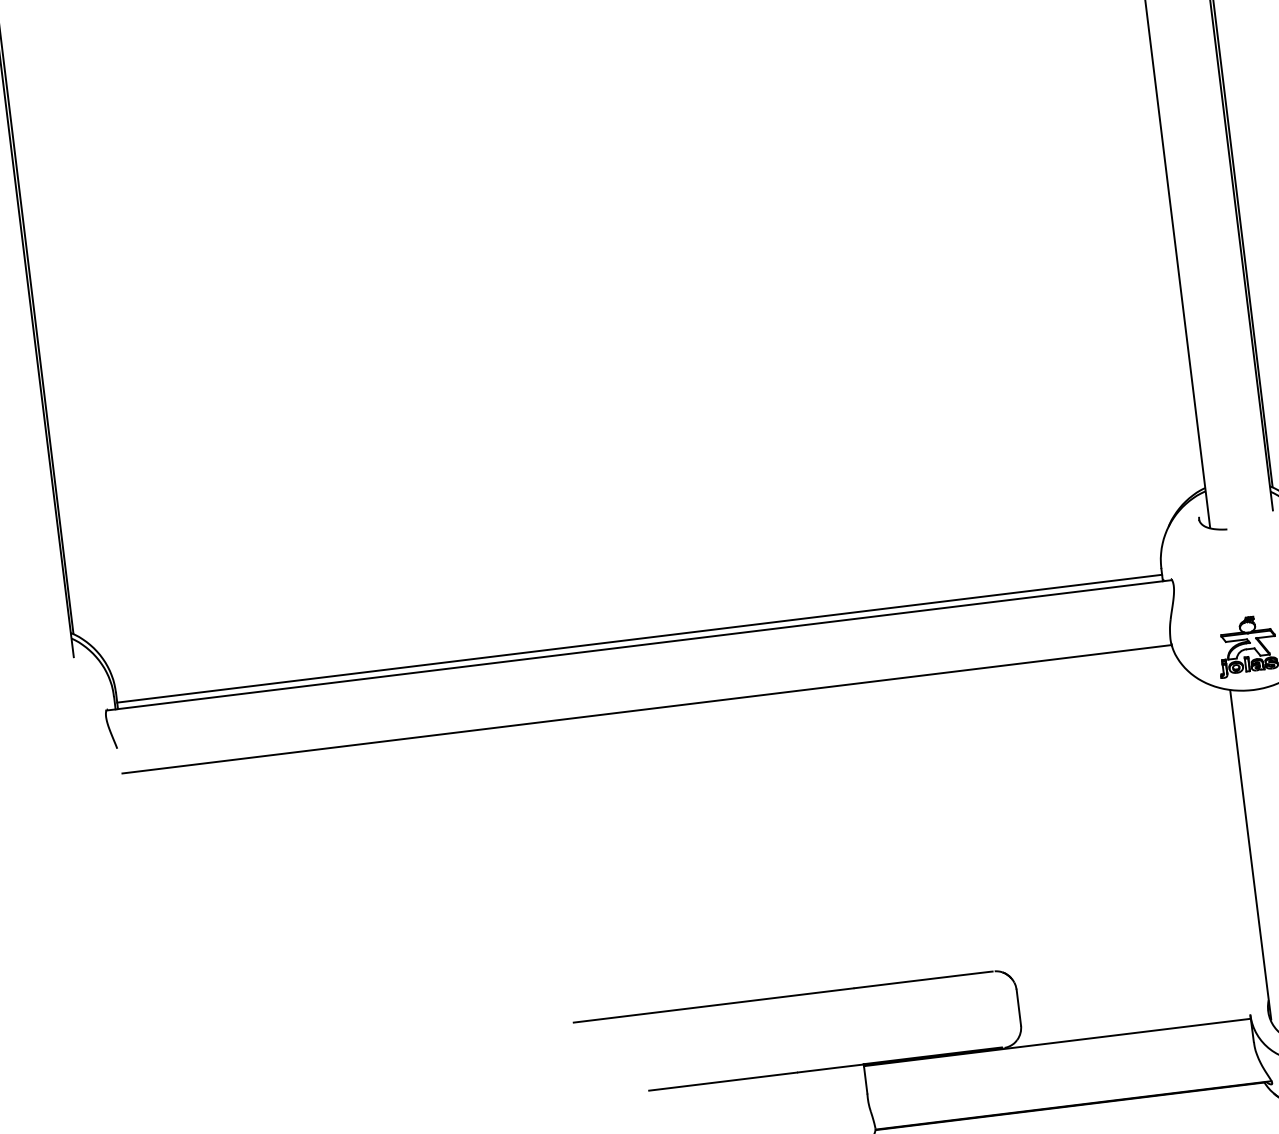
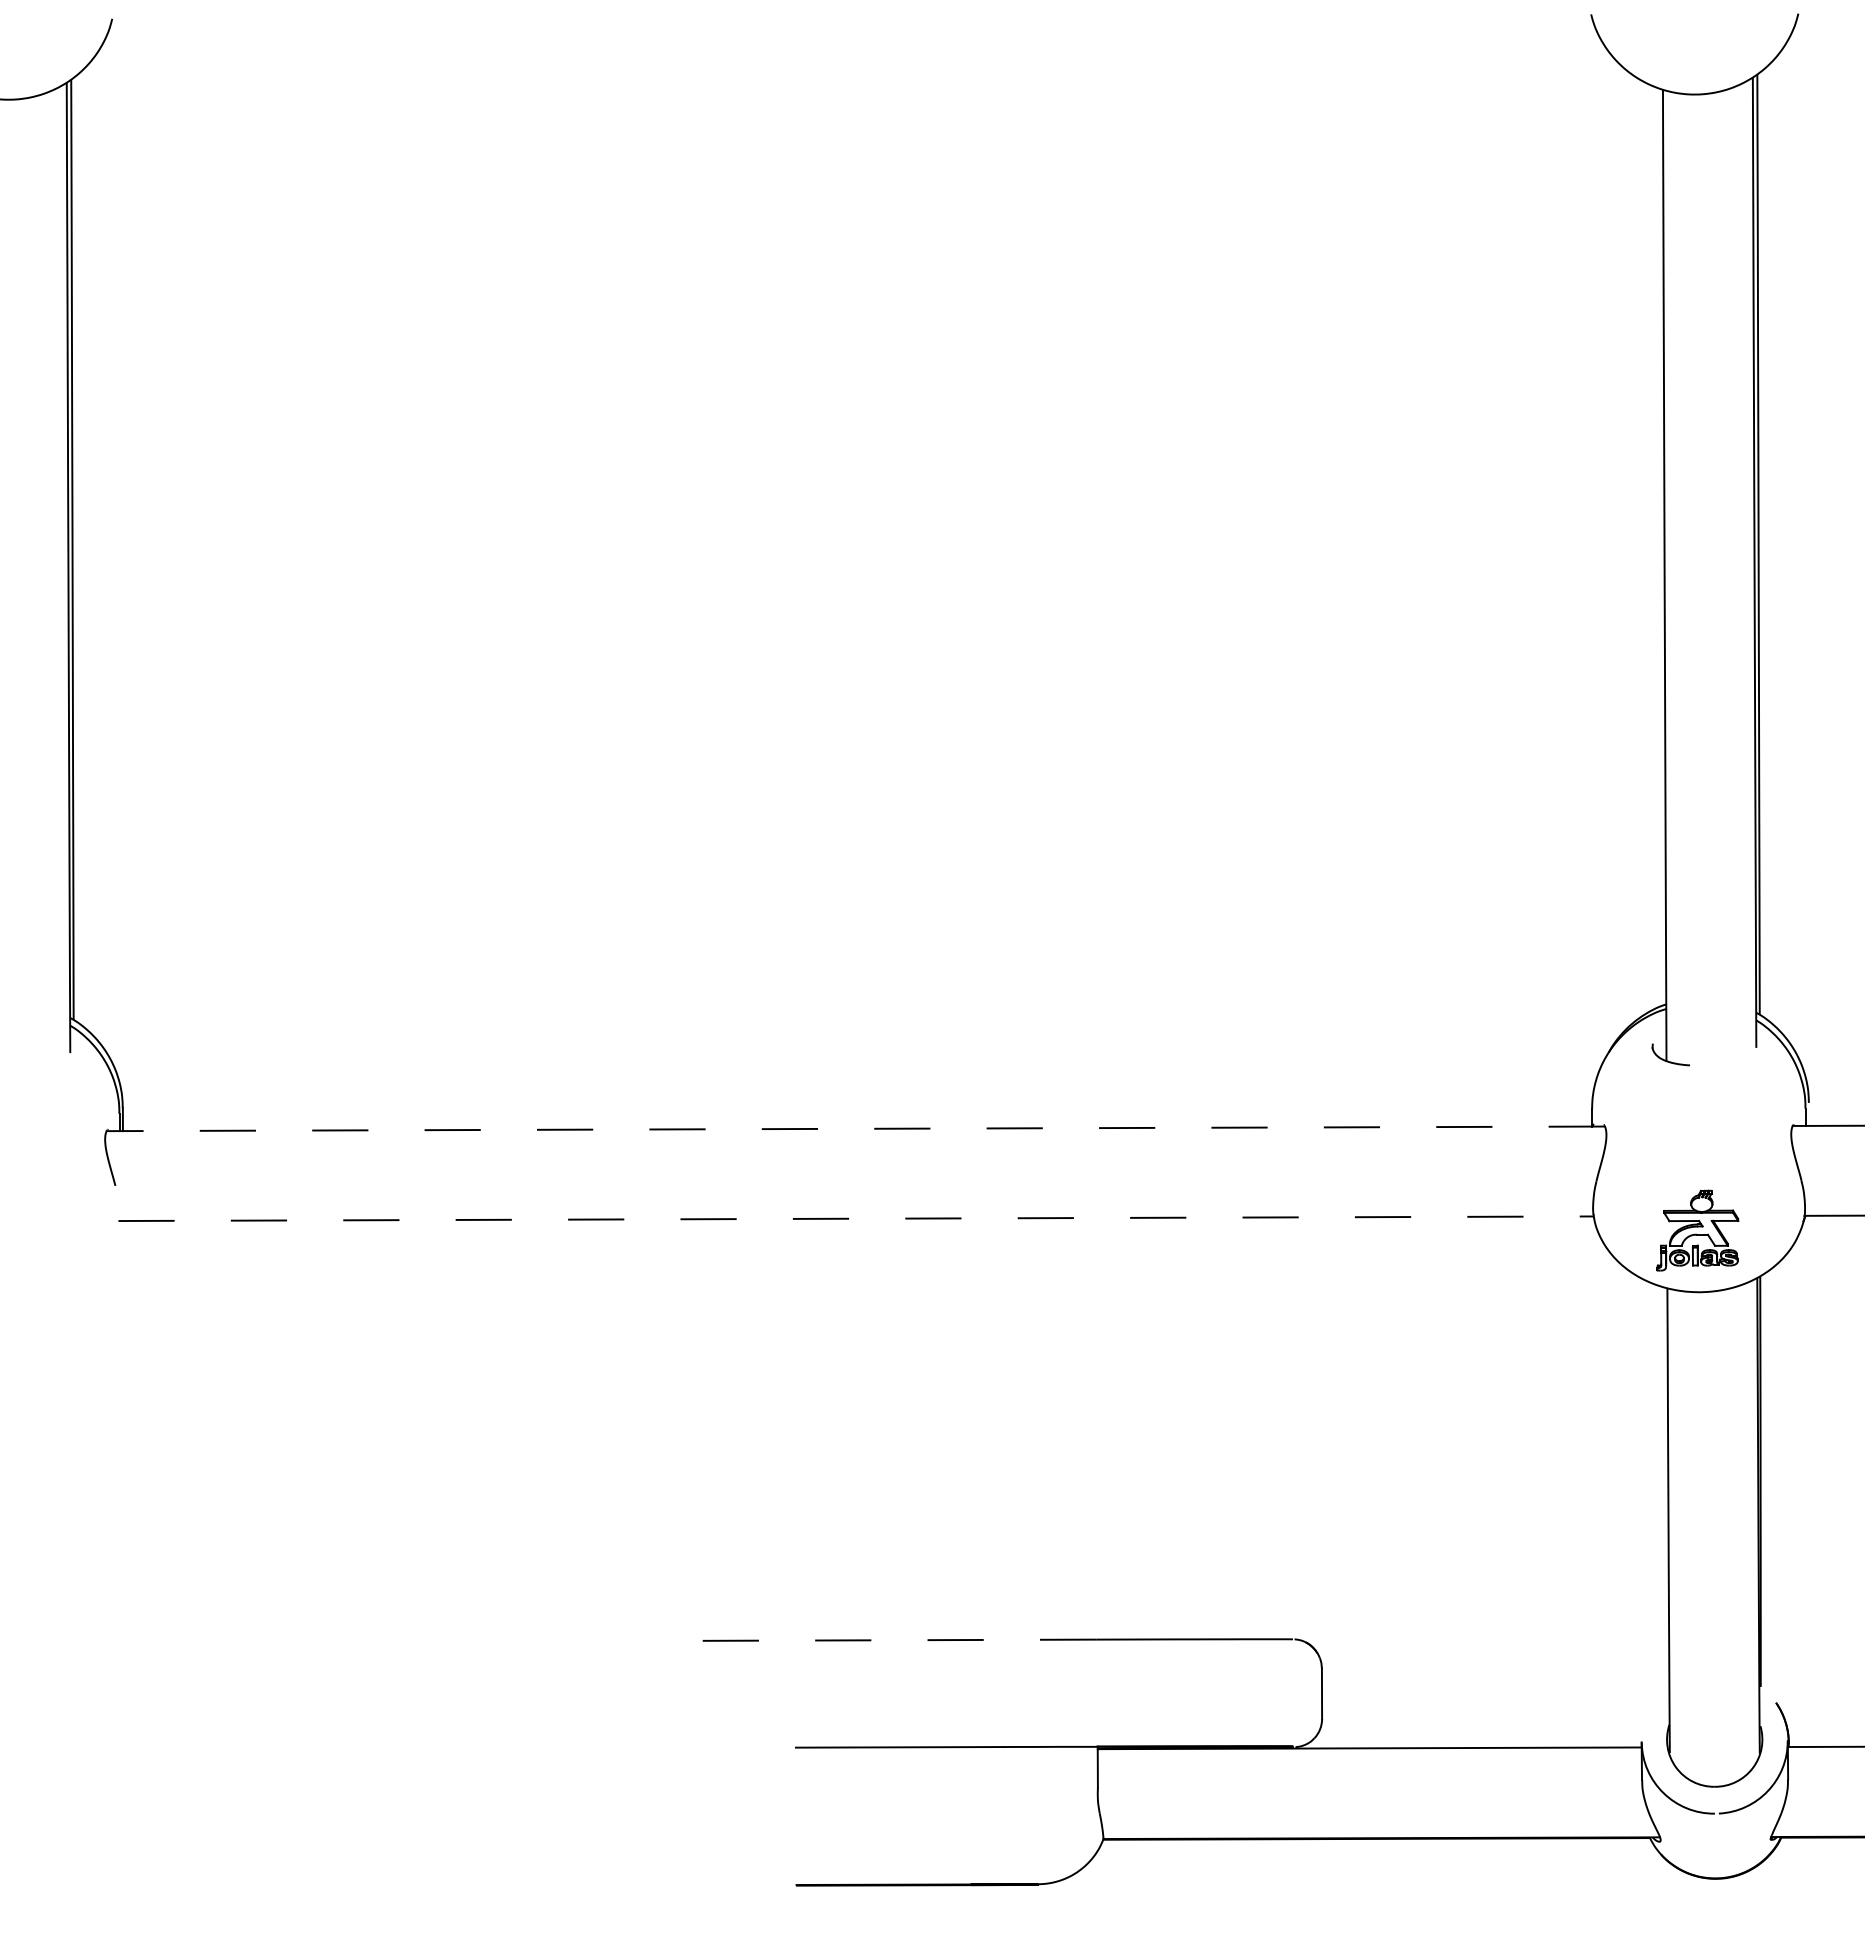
line: (639, 638) -> (857, 1119), removed
line: (638, 645) -> (855, 1128), solid -> dashed
line: (647, 709) -> (856, 1218), solid -> dashed
line: (713, 1005) -> (899, 1640), solid -> dashed

